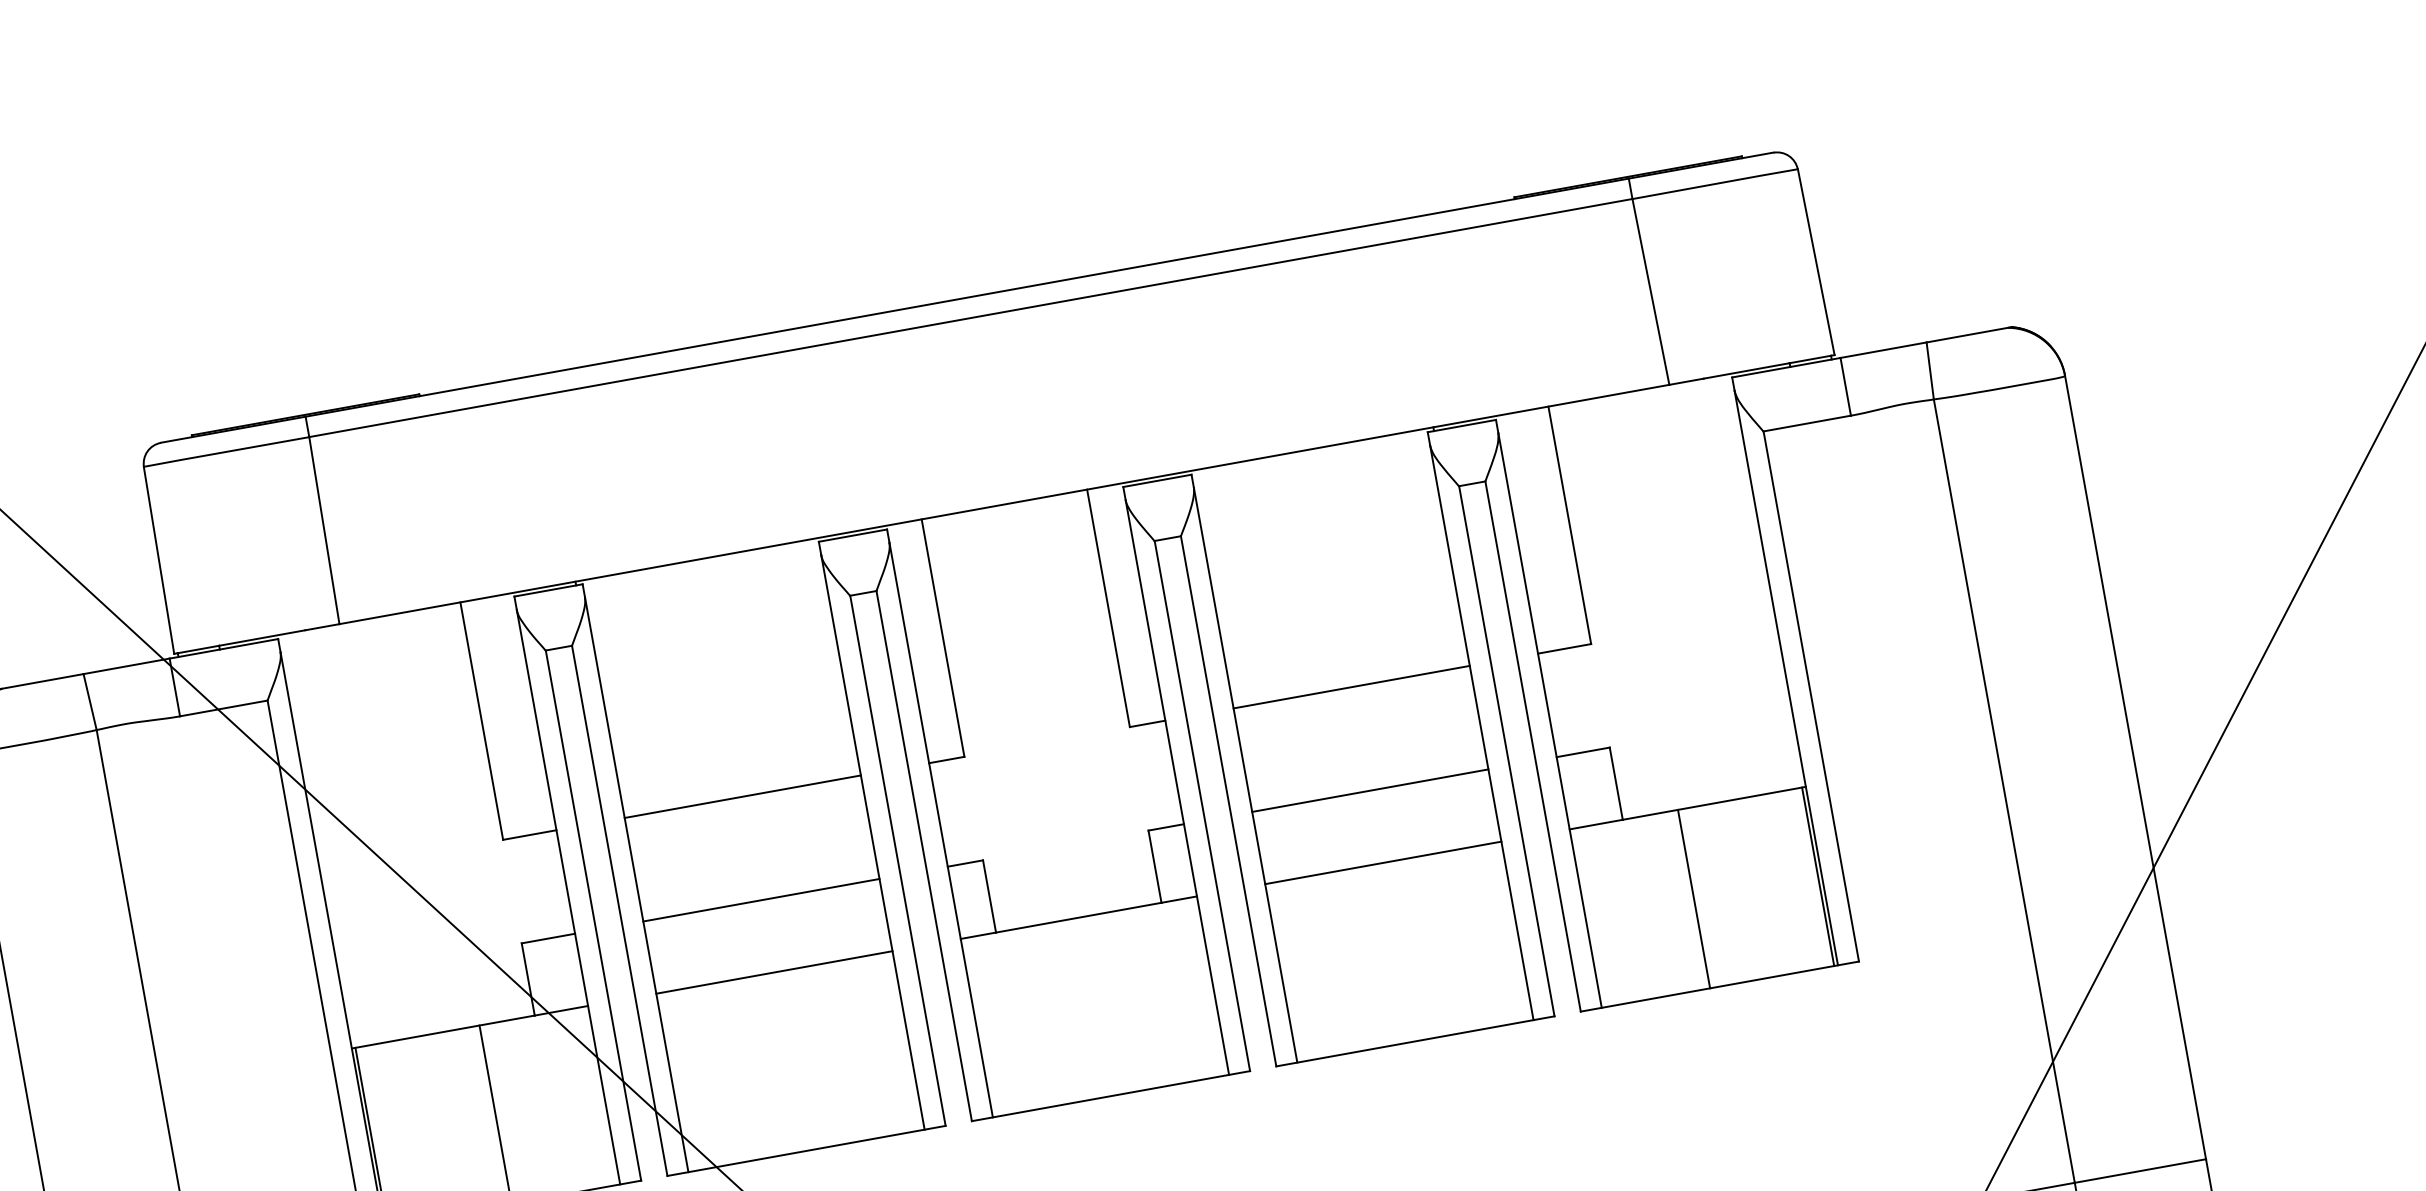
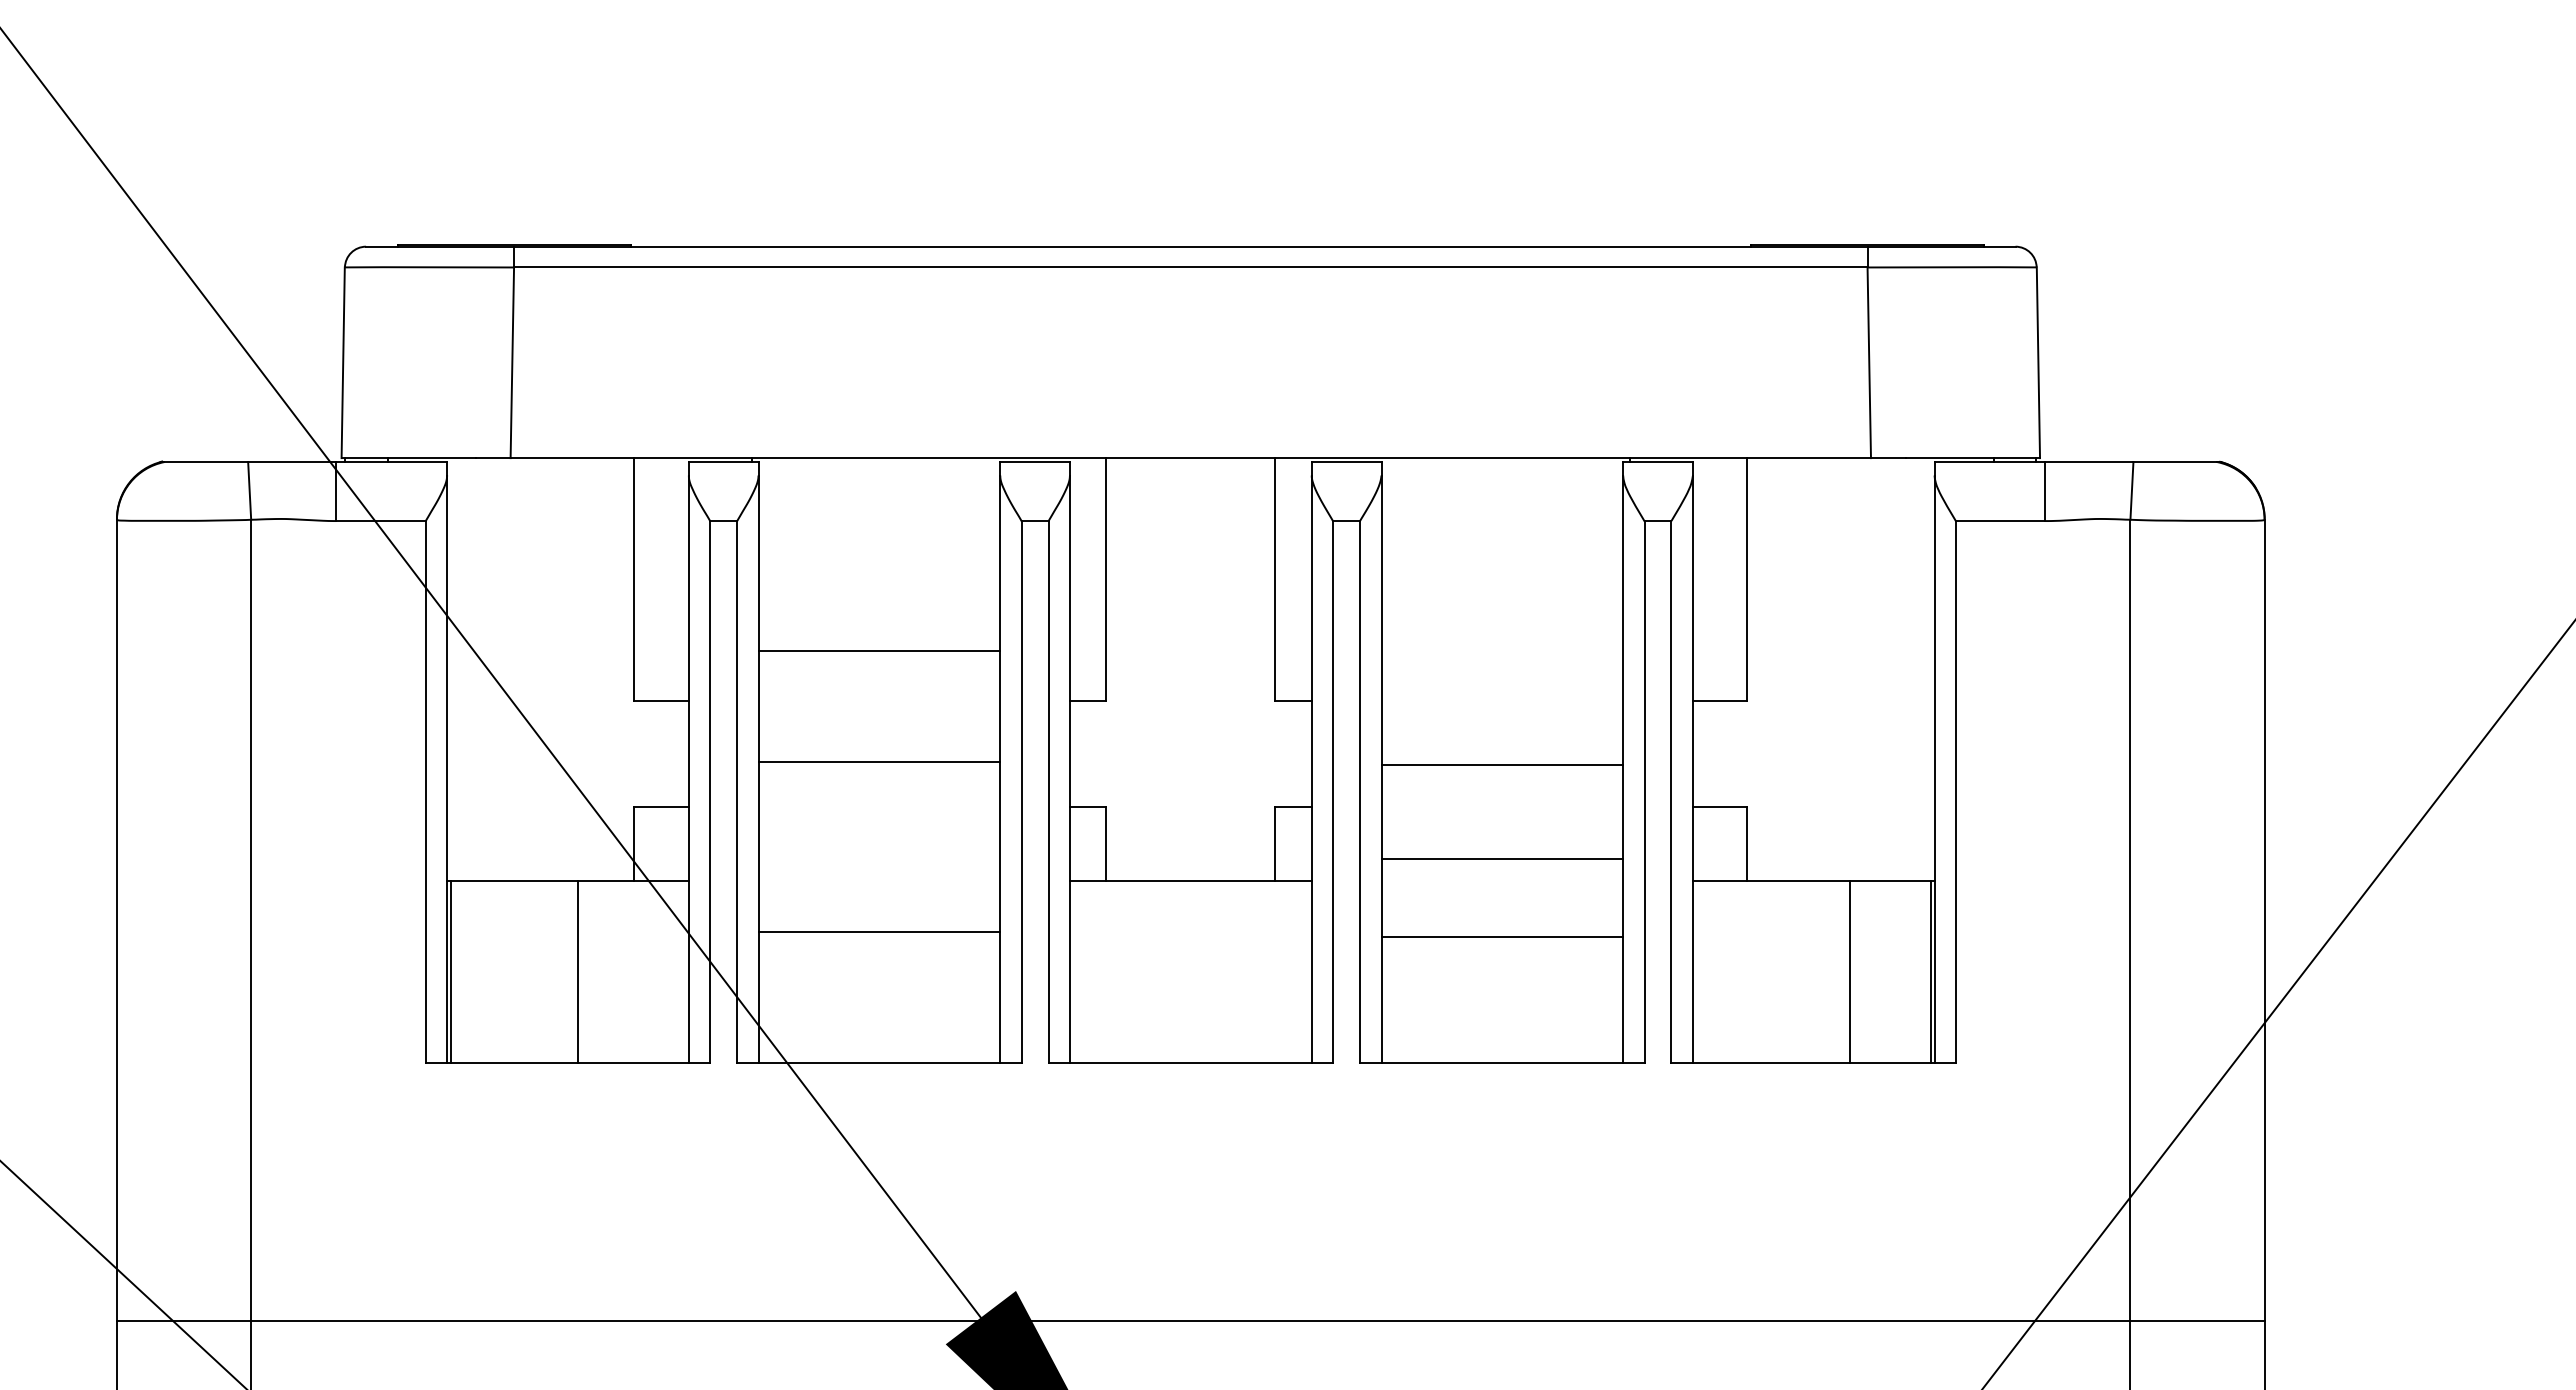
line: (1351, 687) -> (1502, 765), moved
line: (1370, 790) -> (1502, 858), moved
line: (742, 797) -> (879, 651), moved
line: (1383, 862) -> (1502, 936), moved
line: (1693, 898) -> (1849, 971), moved
line: (761, 899) -> (879, 761), moved
line: (774, 972) -> (879, 931), moved

